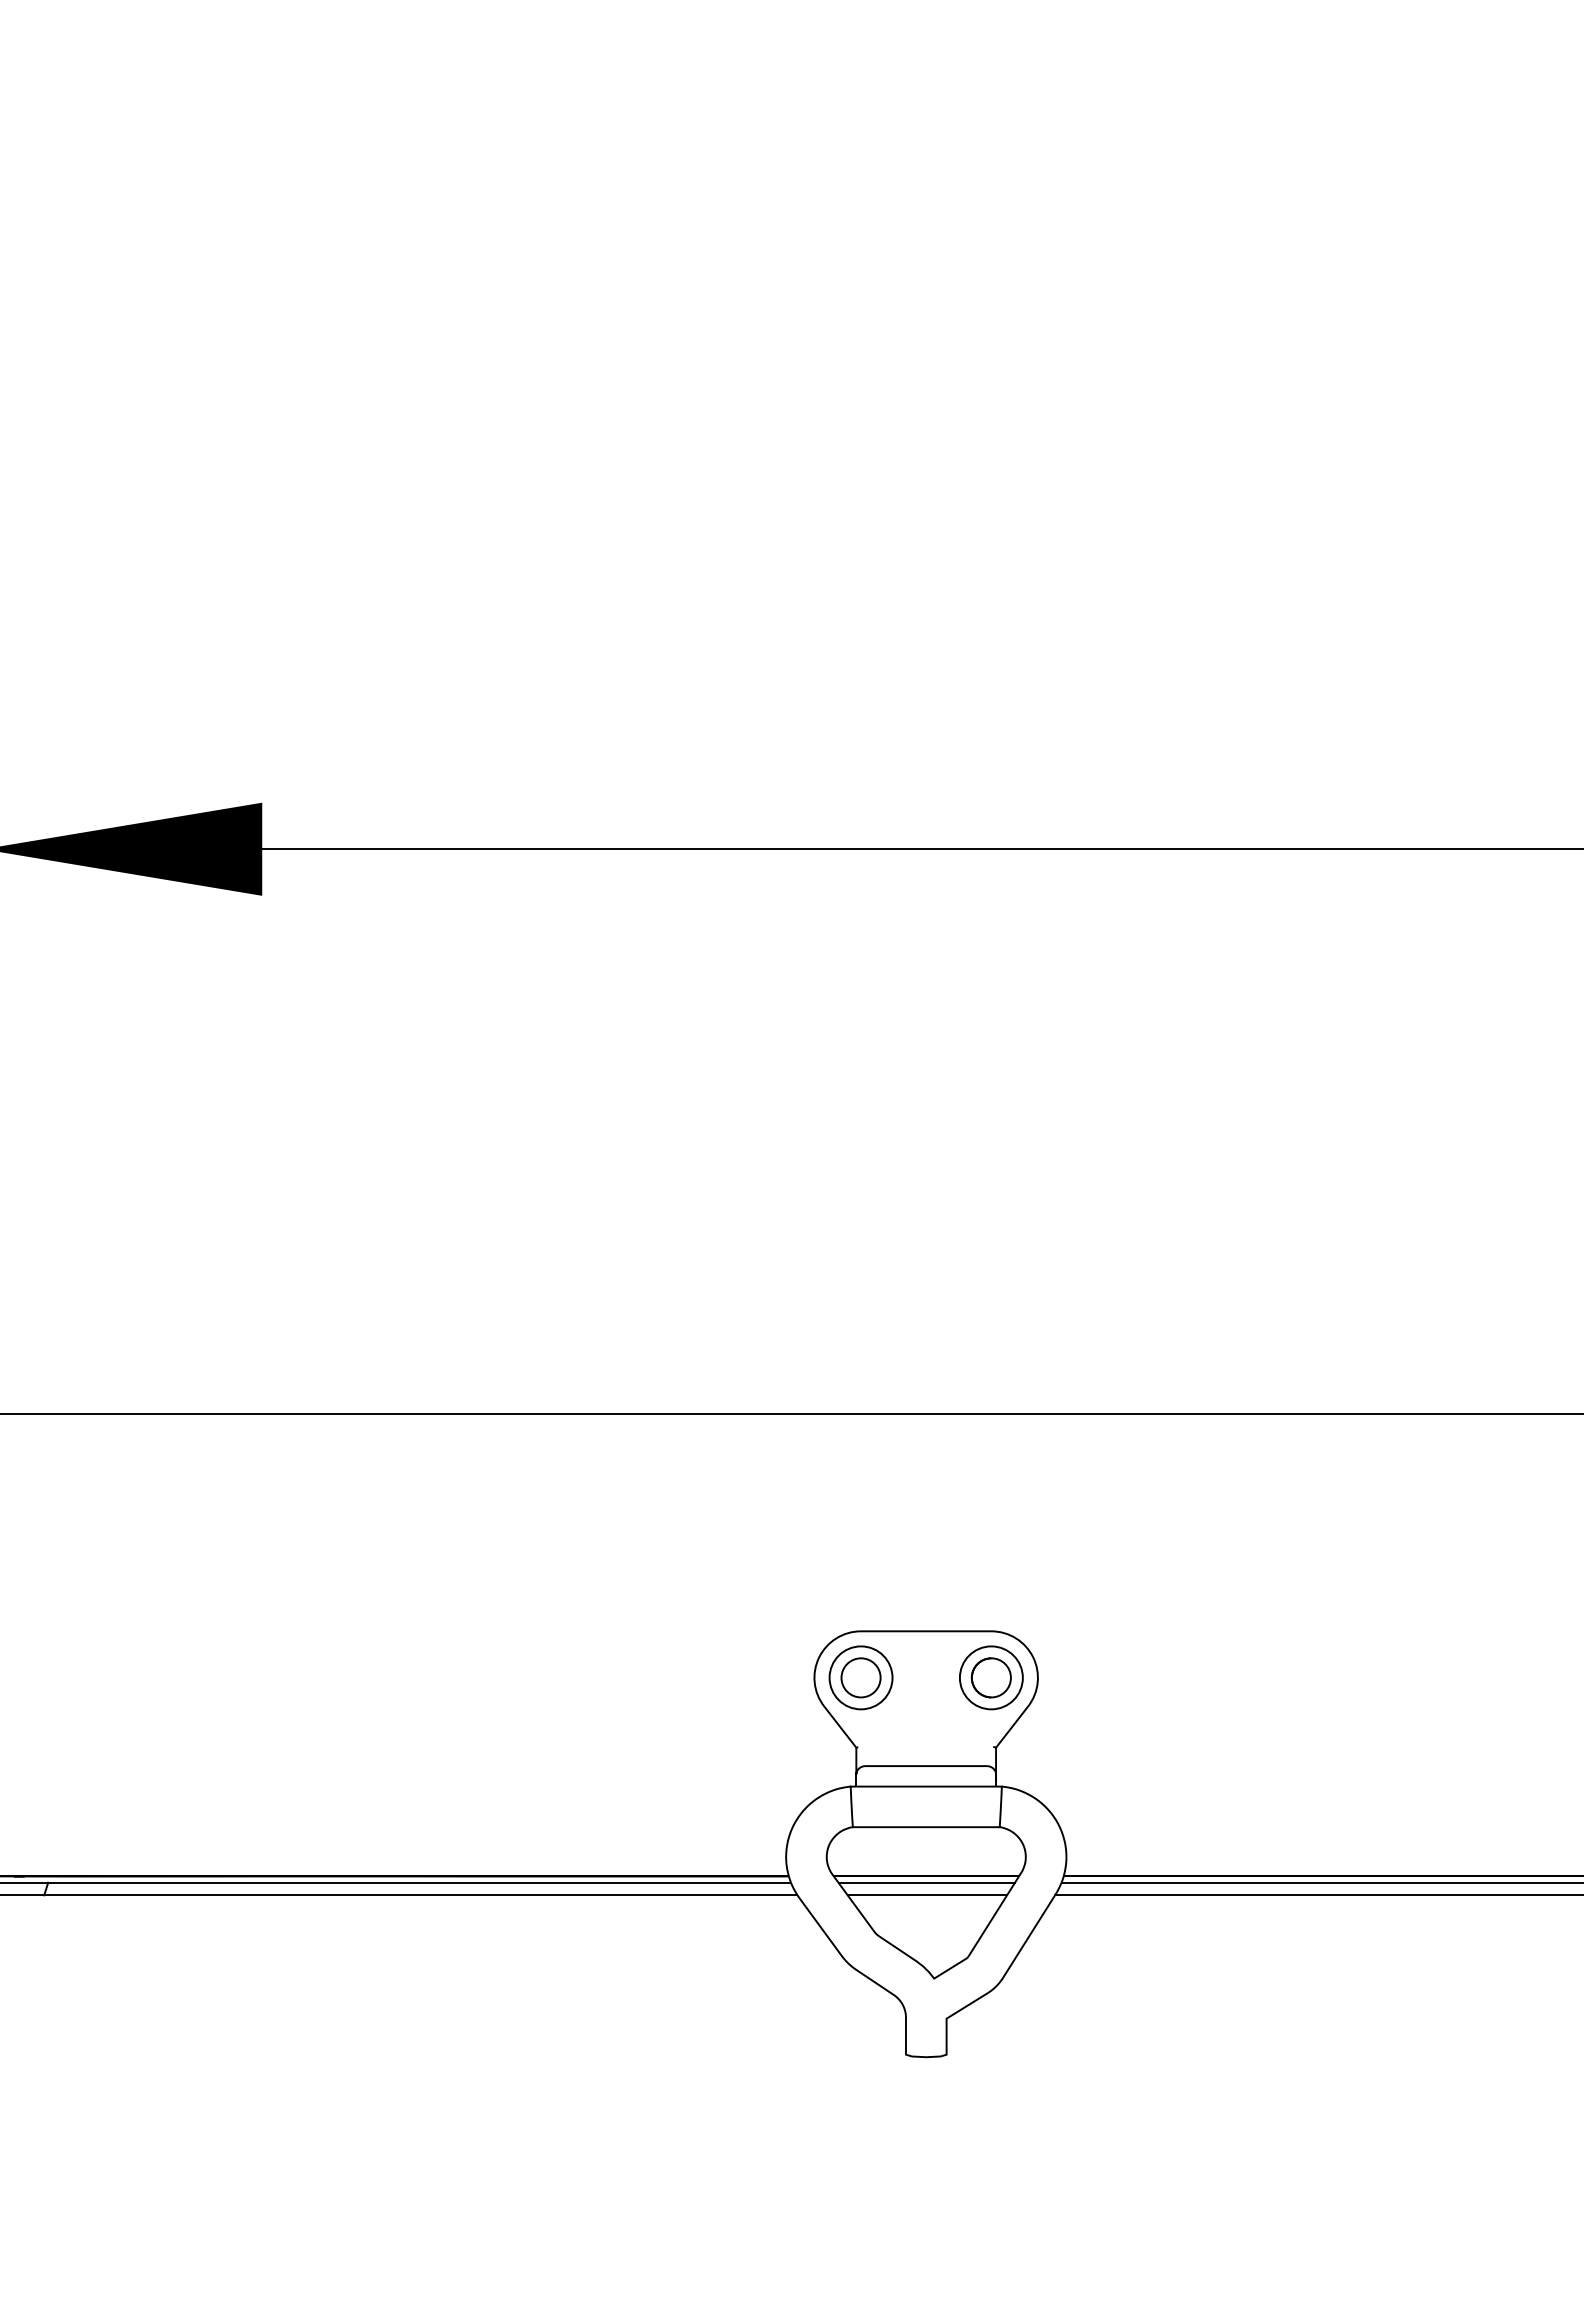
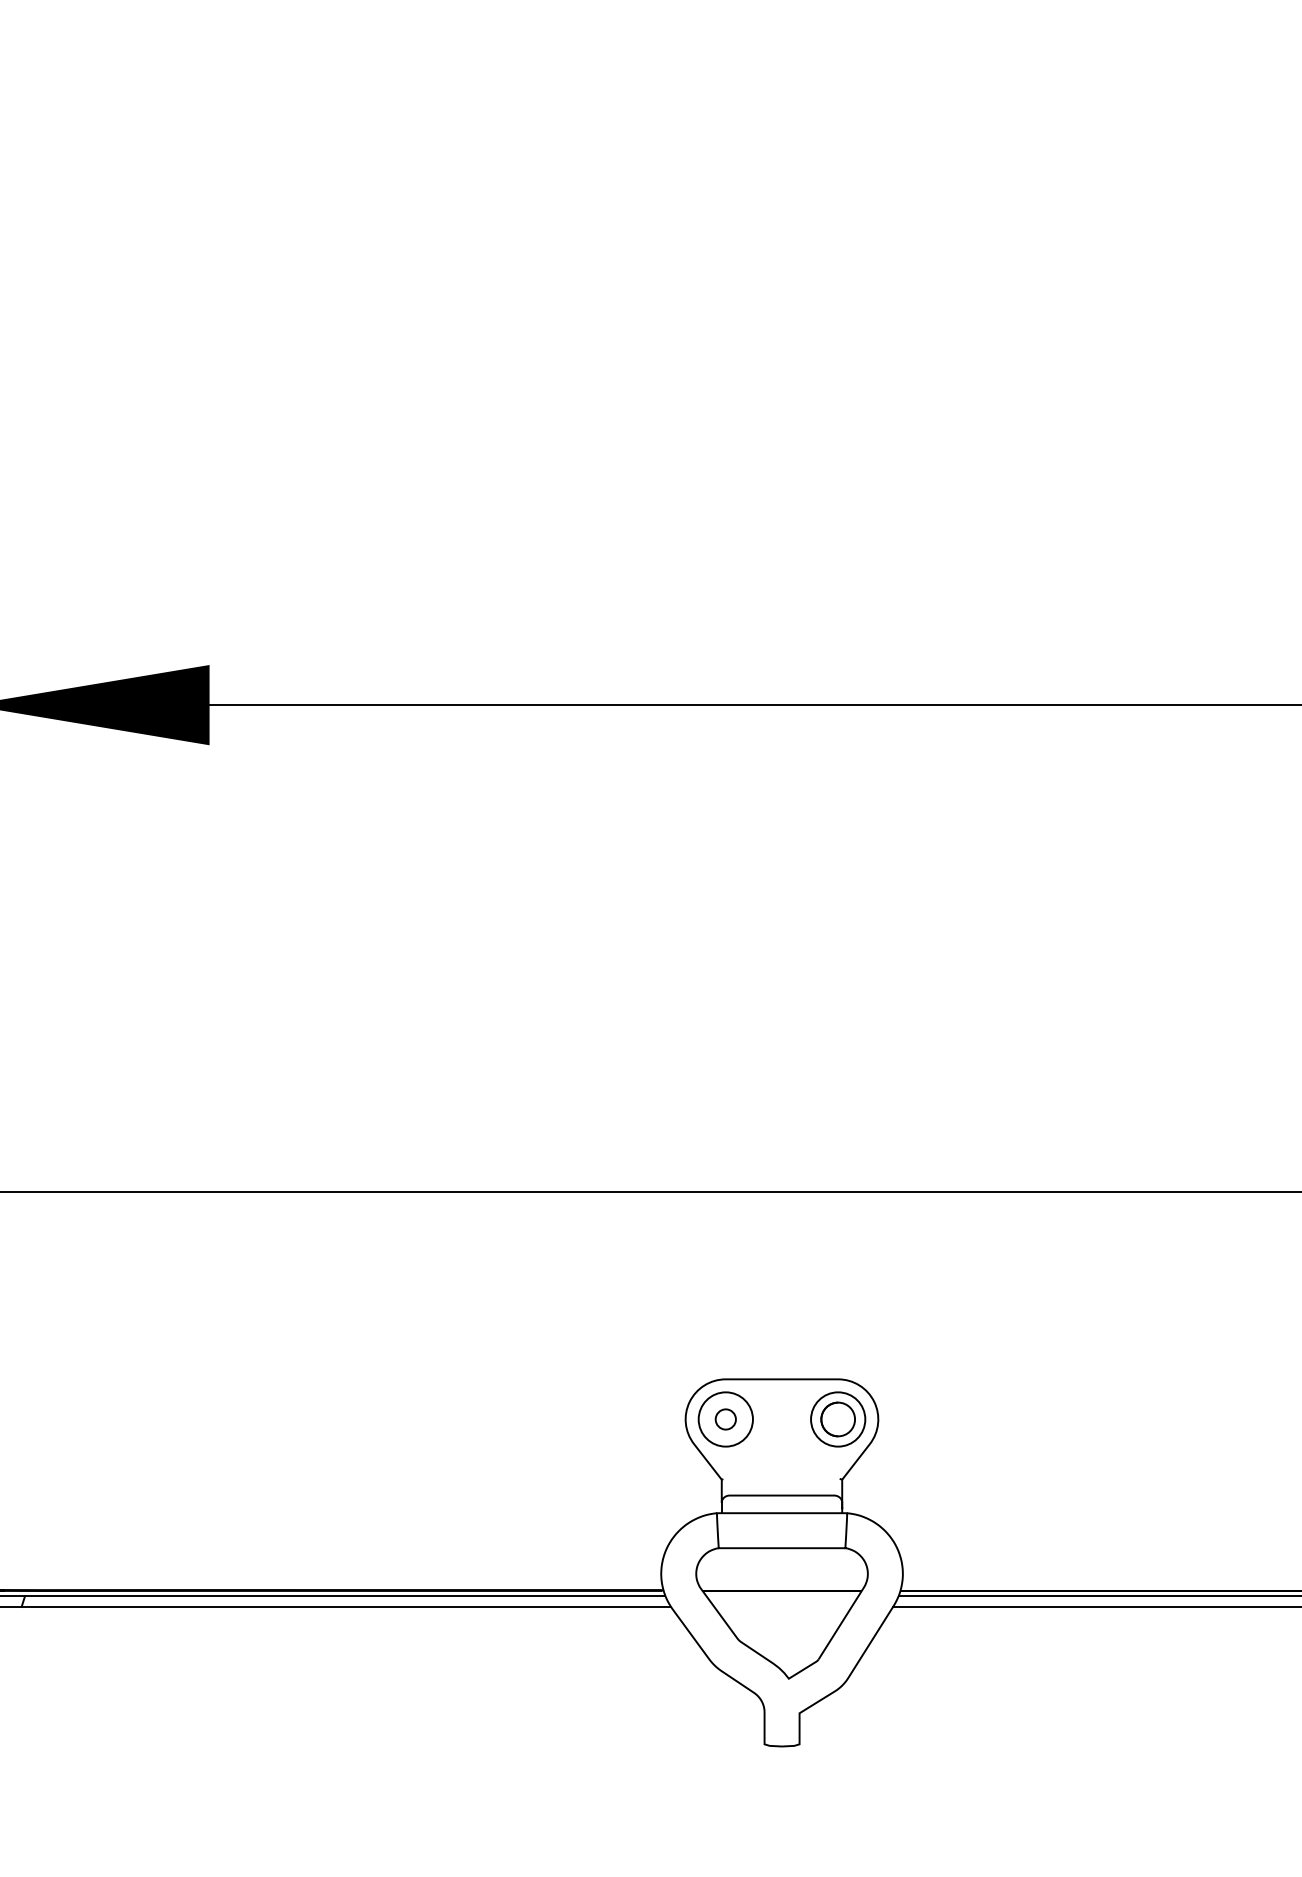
circle: (860, 1677) -> (725, 1419), size x0.6
line: (926, 1882) -> (782, 1595), removed
line: (927, 1895) -> (783, 1607), removed

